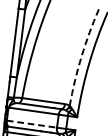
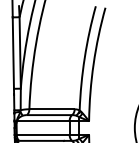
arc: (81, 56) -> (84, 57), dashed -> solid
line: (32, 123) -> (43, 134), dashed -> solid

